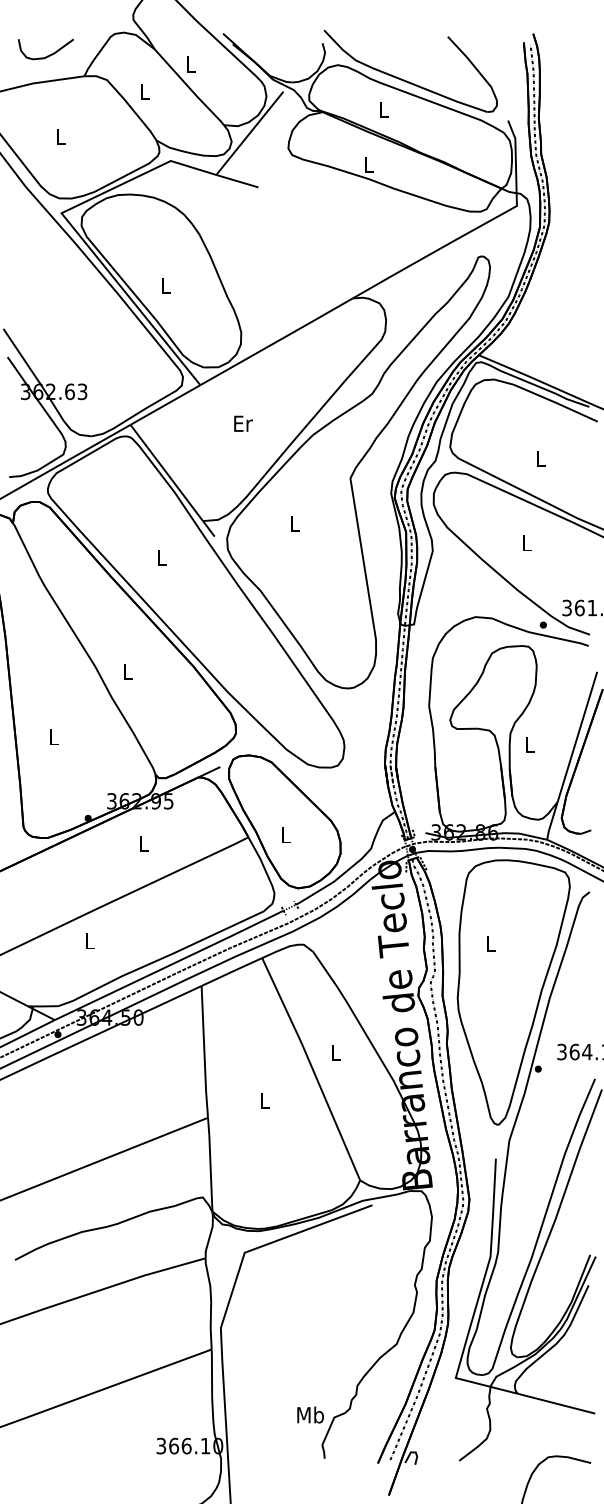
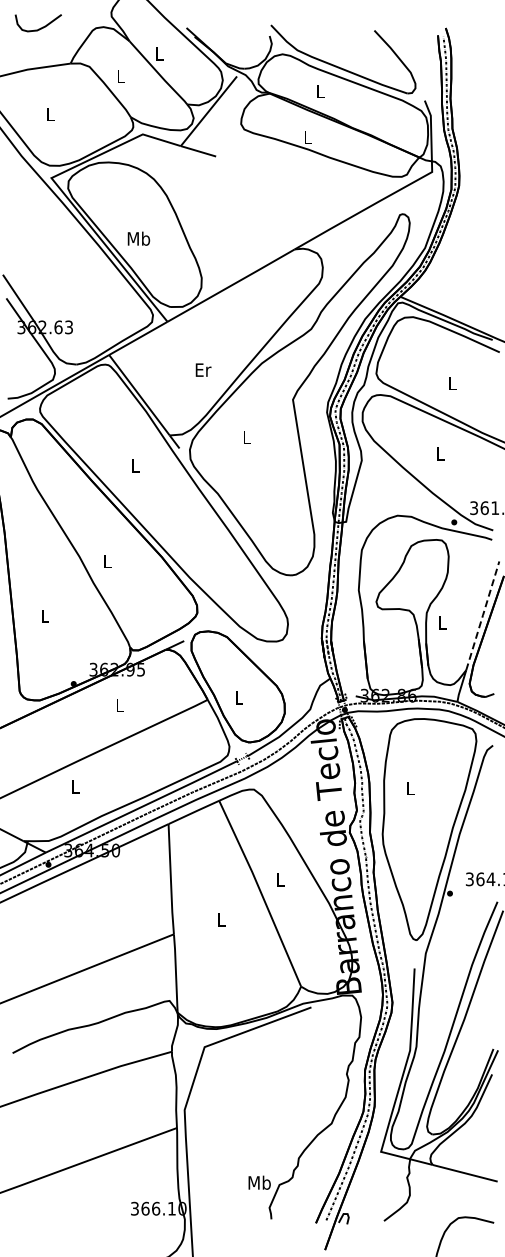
curve: (48, 54) -> (40, 27), moved
text: (165, 285) -> (138, 238), L -> Mb
text: (243, 423) -> (203, 369), moved
line: (578, 736) -> (483, 615), solid -> dashed

